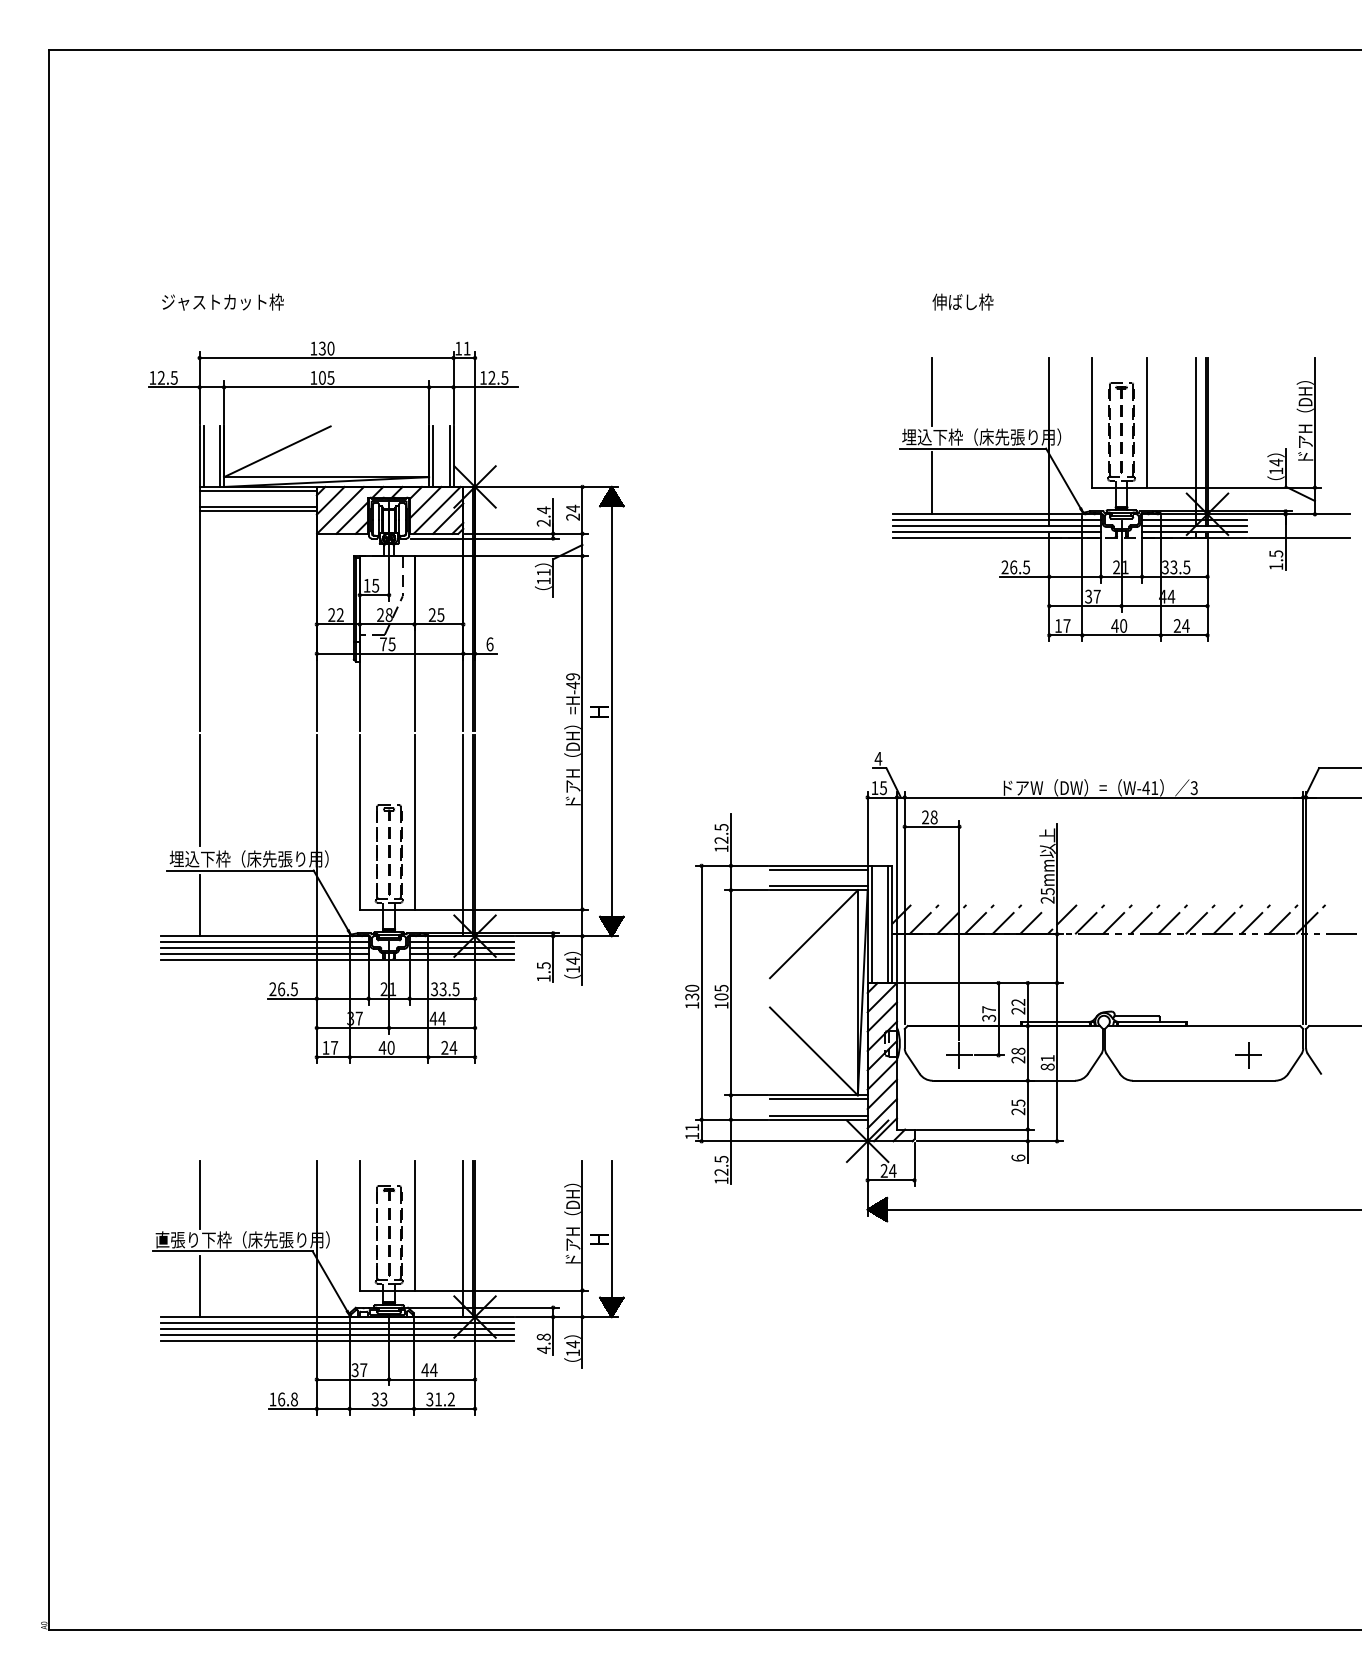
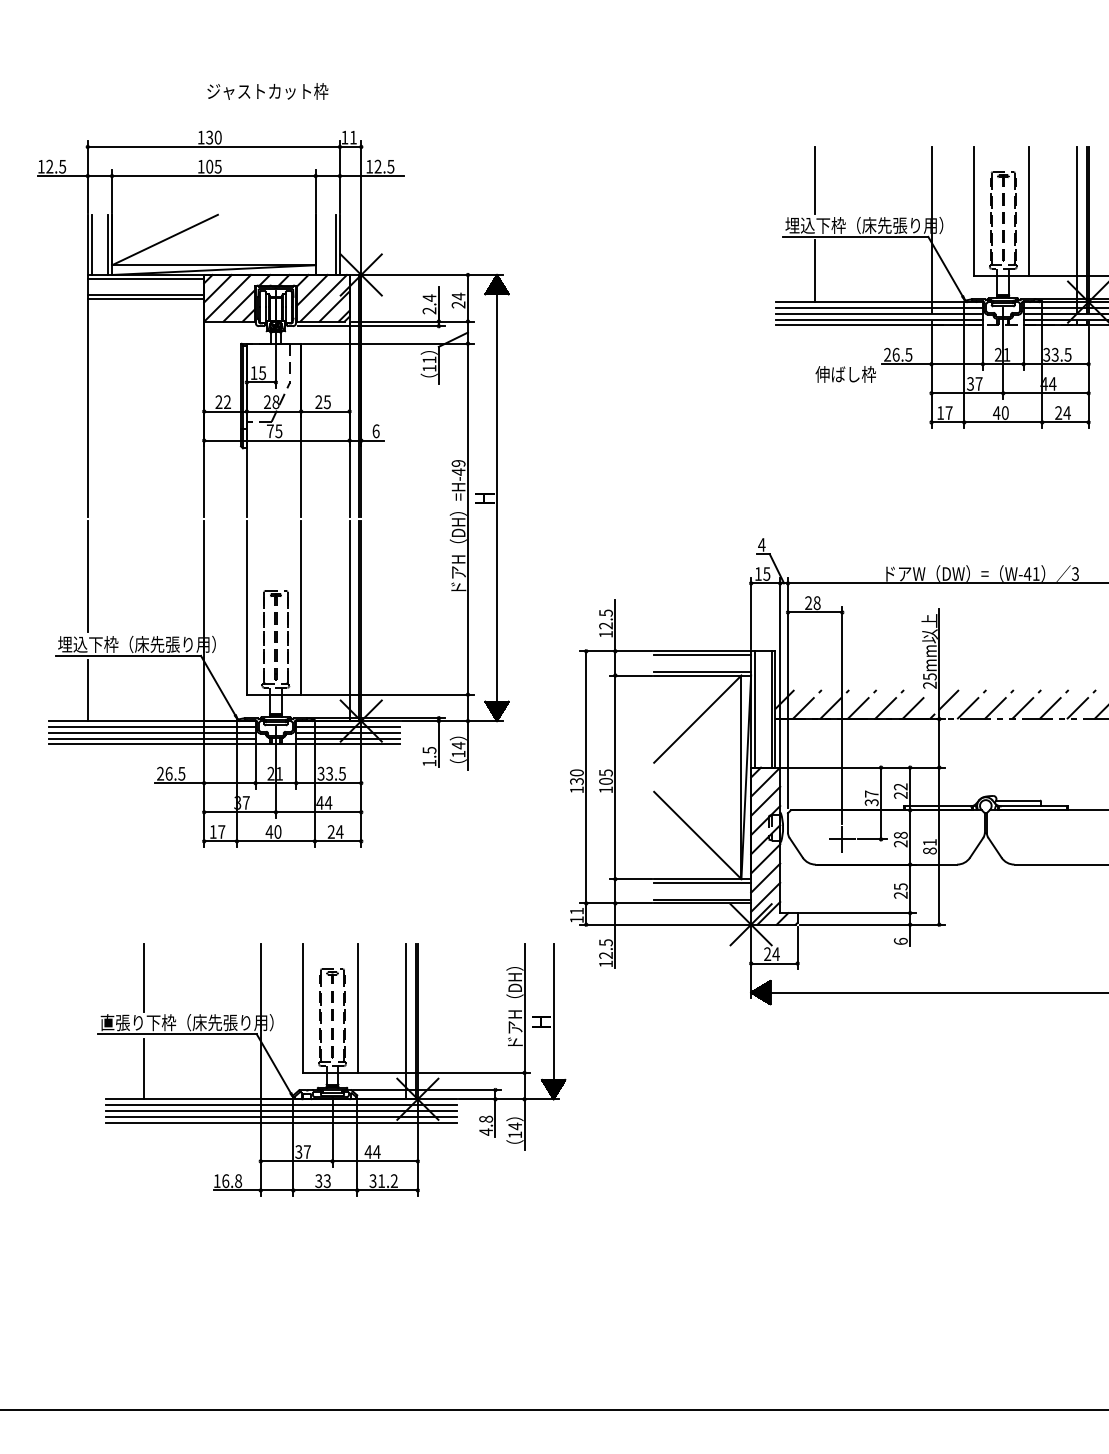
text: (222, 301) -> (267, 90), moved
text: (962, 301) -> (845, 373), moved
line: (433, 456) -> (320, 244), removed
part: (388, 1287) -> (331, 1069), moved

